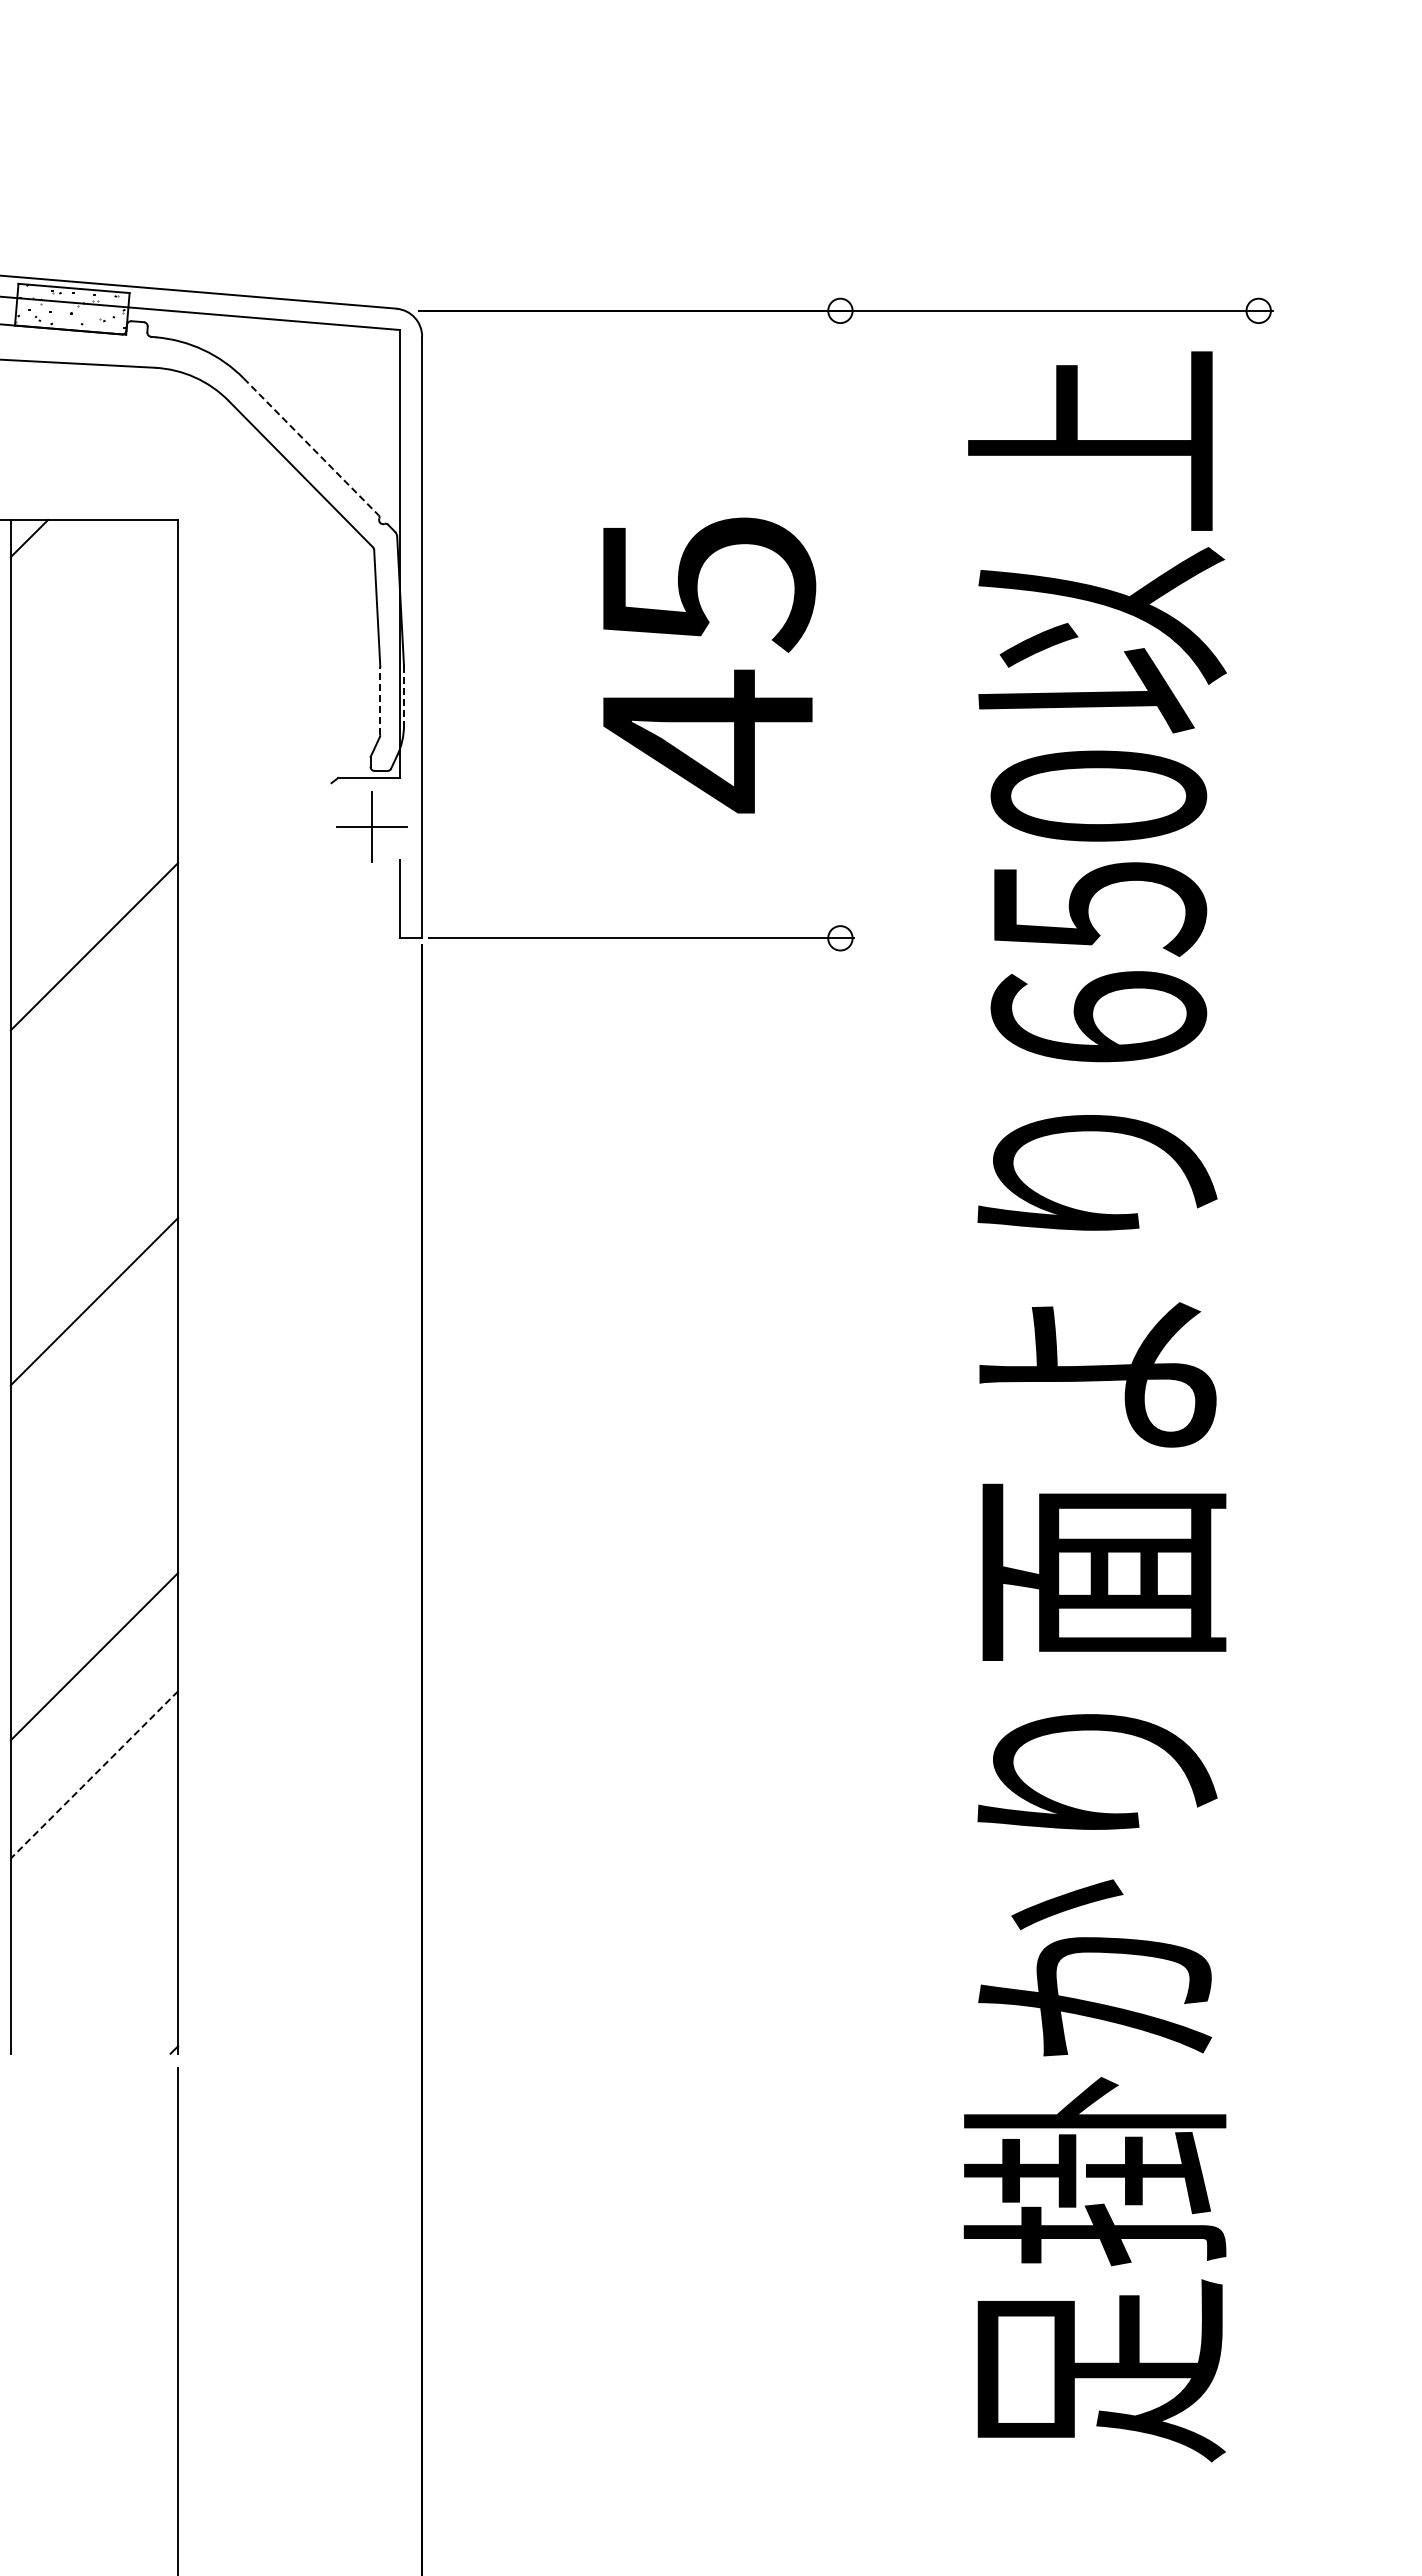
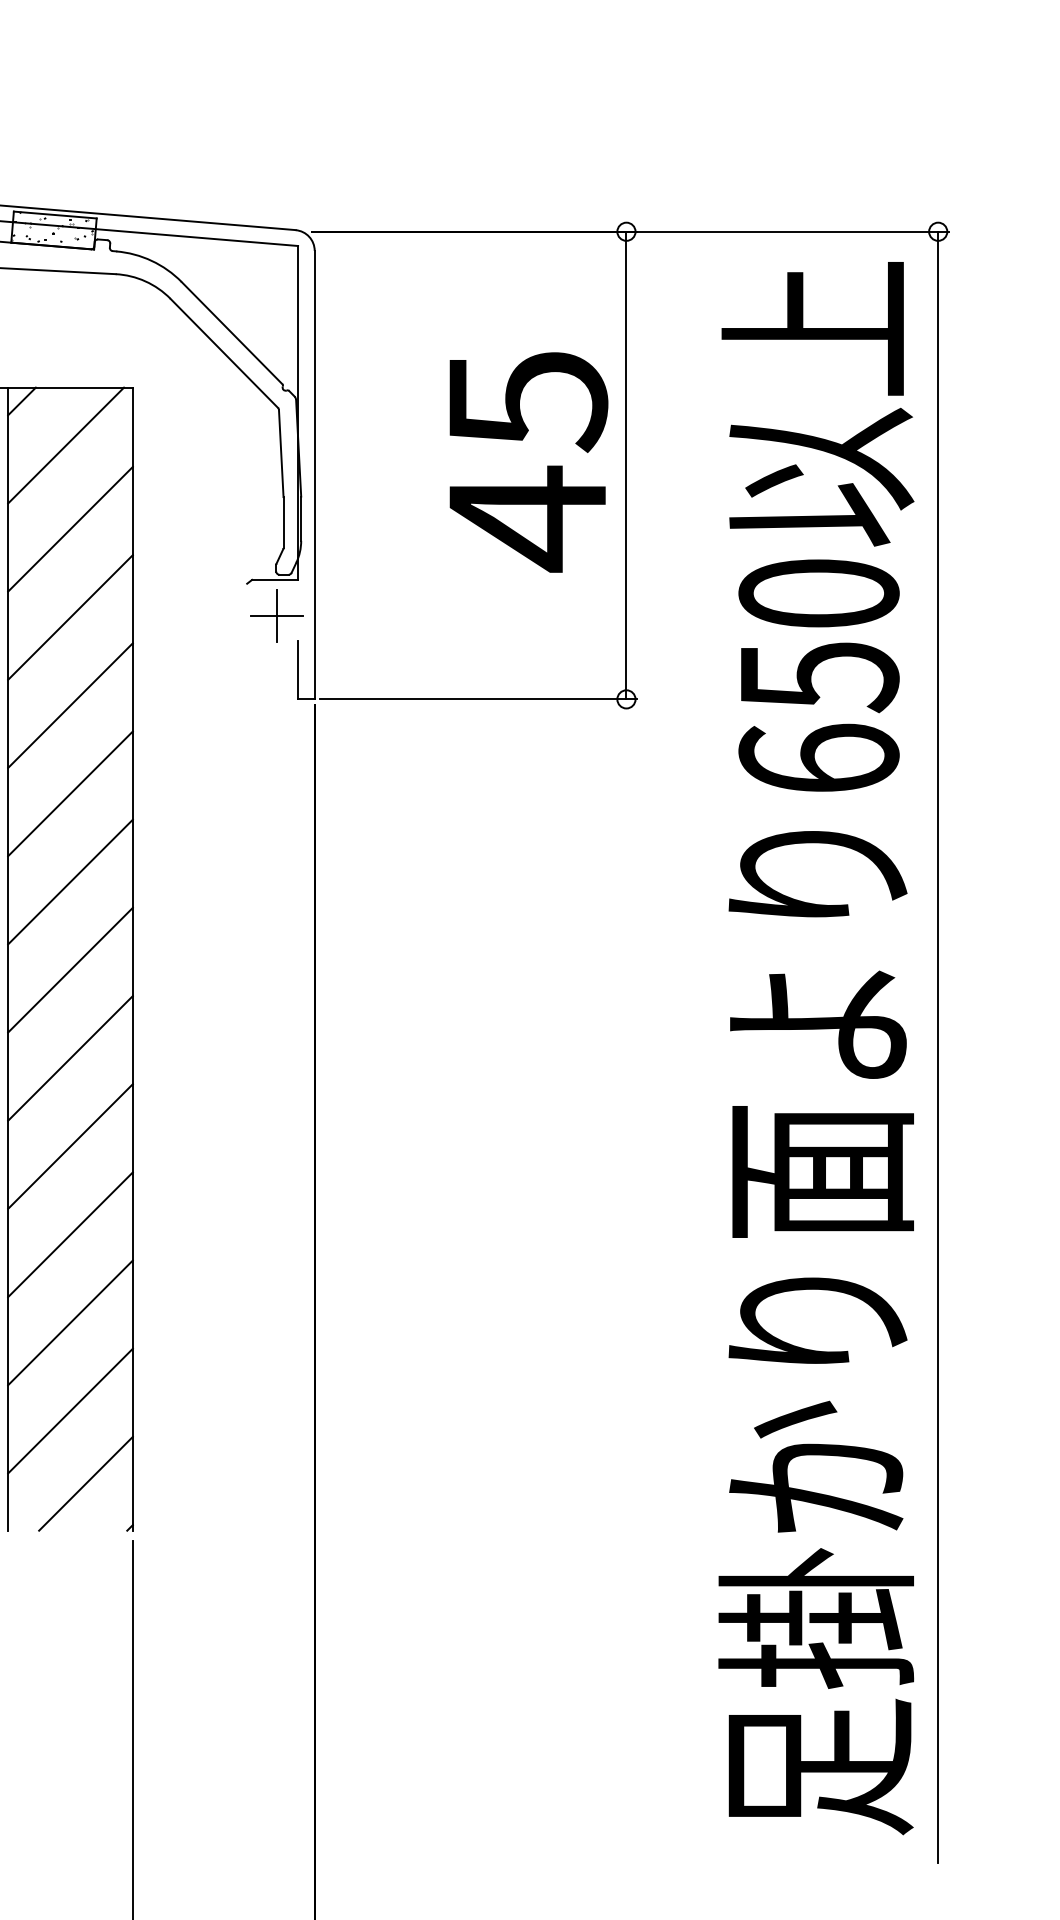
line: (311, 447) -> (232, 333), dashed -> solid
line: (88, 597) -> (66, 445), added
line: (840, 624) -> (626, 465), added
text: (709, 665) -> (528, 462), moved
line: (404, 696) -> (301, 519), dashed -> solid
line: (380, 700) -> (283, 522), dashed -> solid
line: (94, 709) -> (70, 528), added
line: (94, 828) -> (70, 617), added
line: (94, 1064) -> (70, 793), added
line: (94, 1183) -> (70, 882), added
line: (1258, 1404) -> (938, 1046), added
line: (94, 1419) -> (70, 1058), added
line: (94, 1537) -> (70, 1145), added
line: (94, 1775) -> (70, 1323), dashed -> solid
line: (94, 1892) -> (70, 1410), added
line: (115, 1990) -> (86, 1483), added

